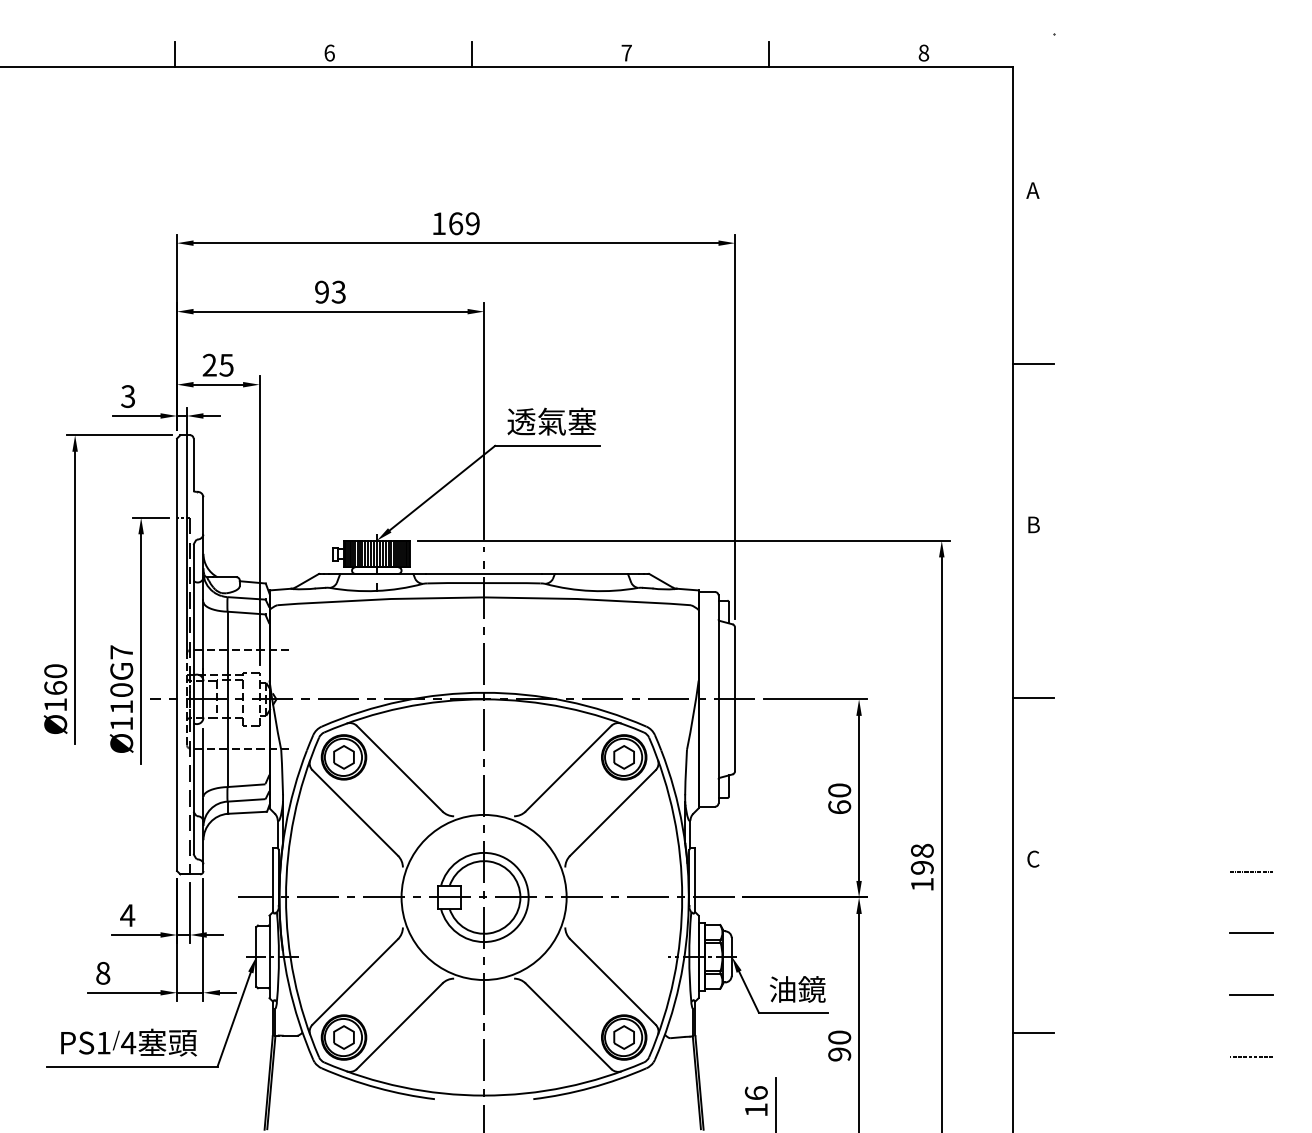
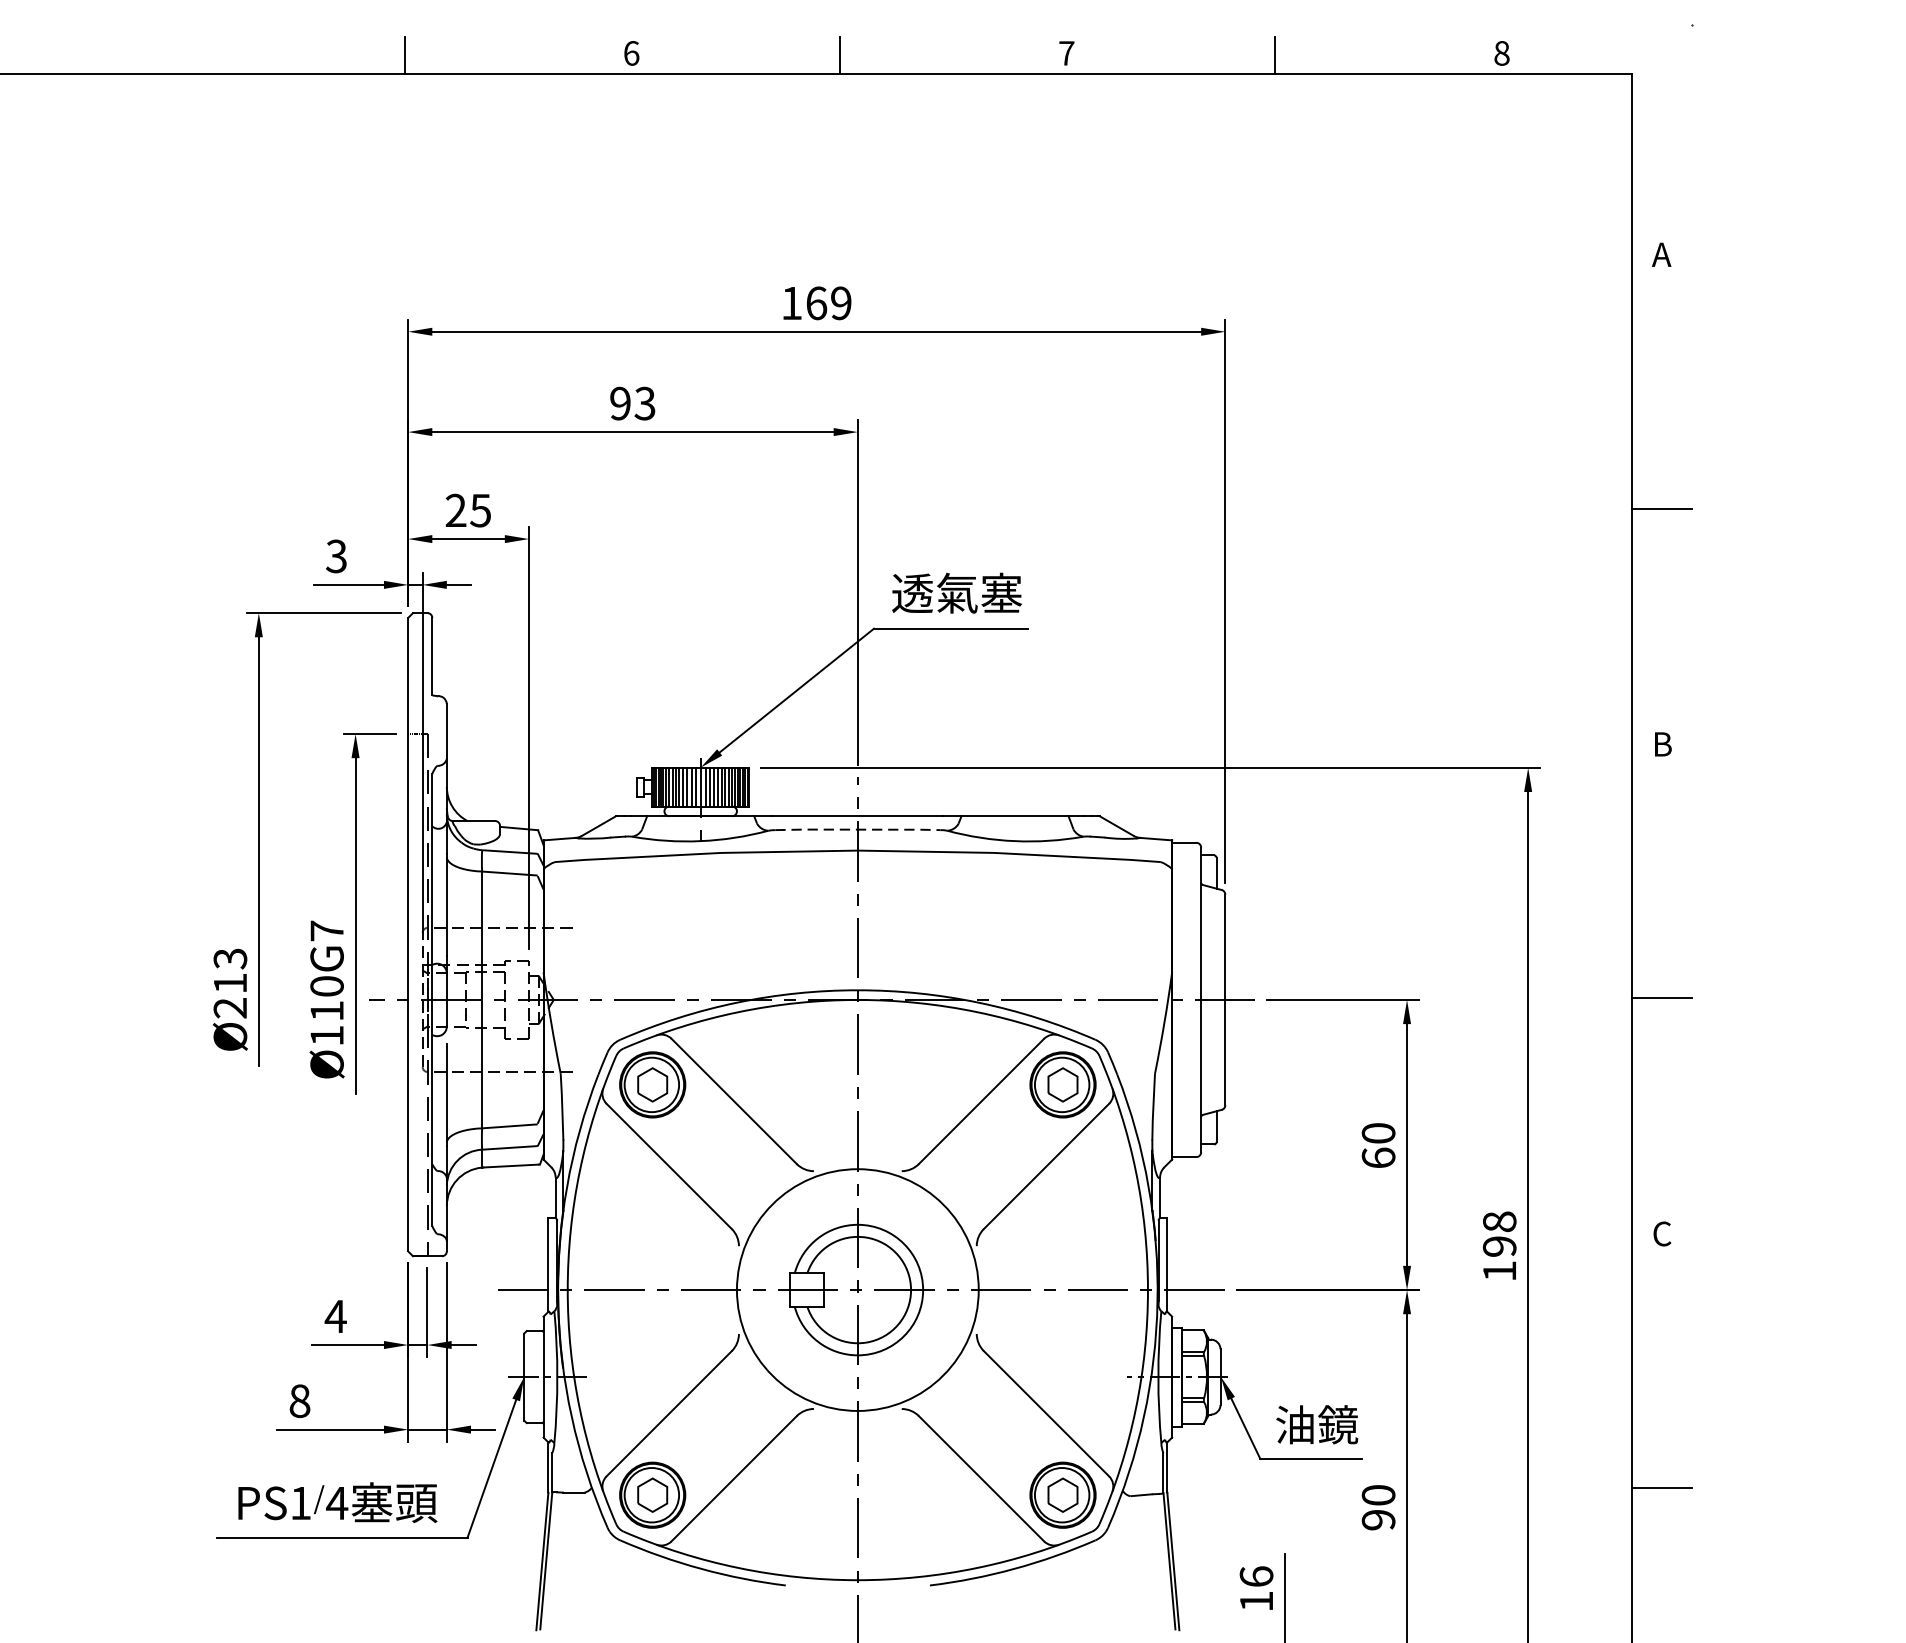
line: (484, 583) -> (858, 830), solid -> dashed
text: (55, 687) -> (230, 982), Ø160 -> Ø213

